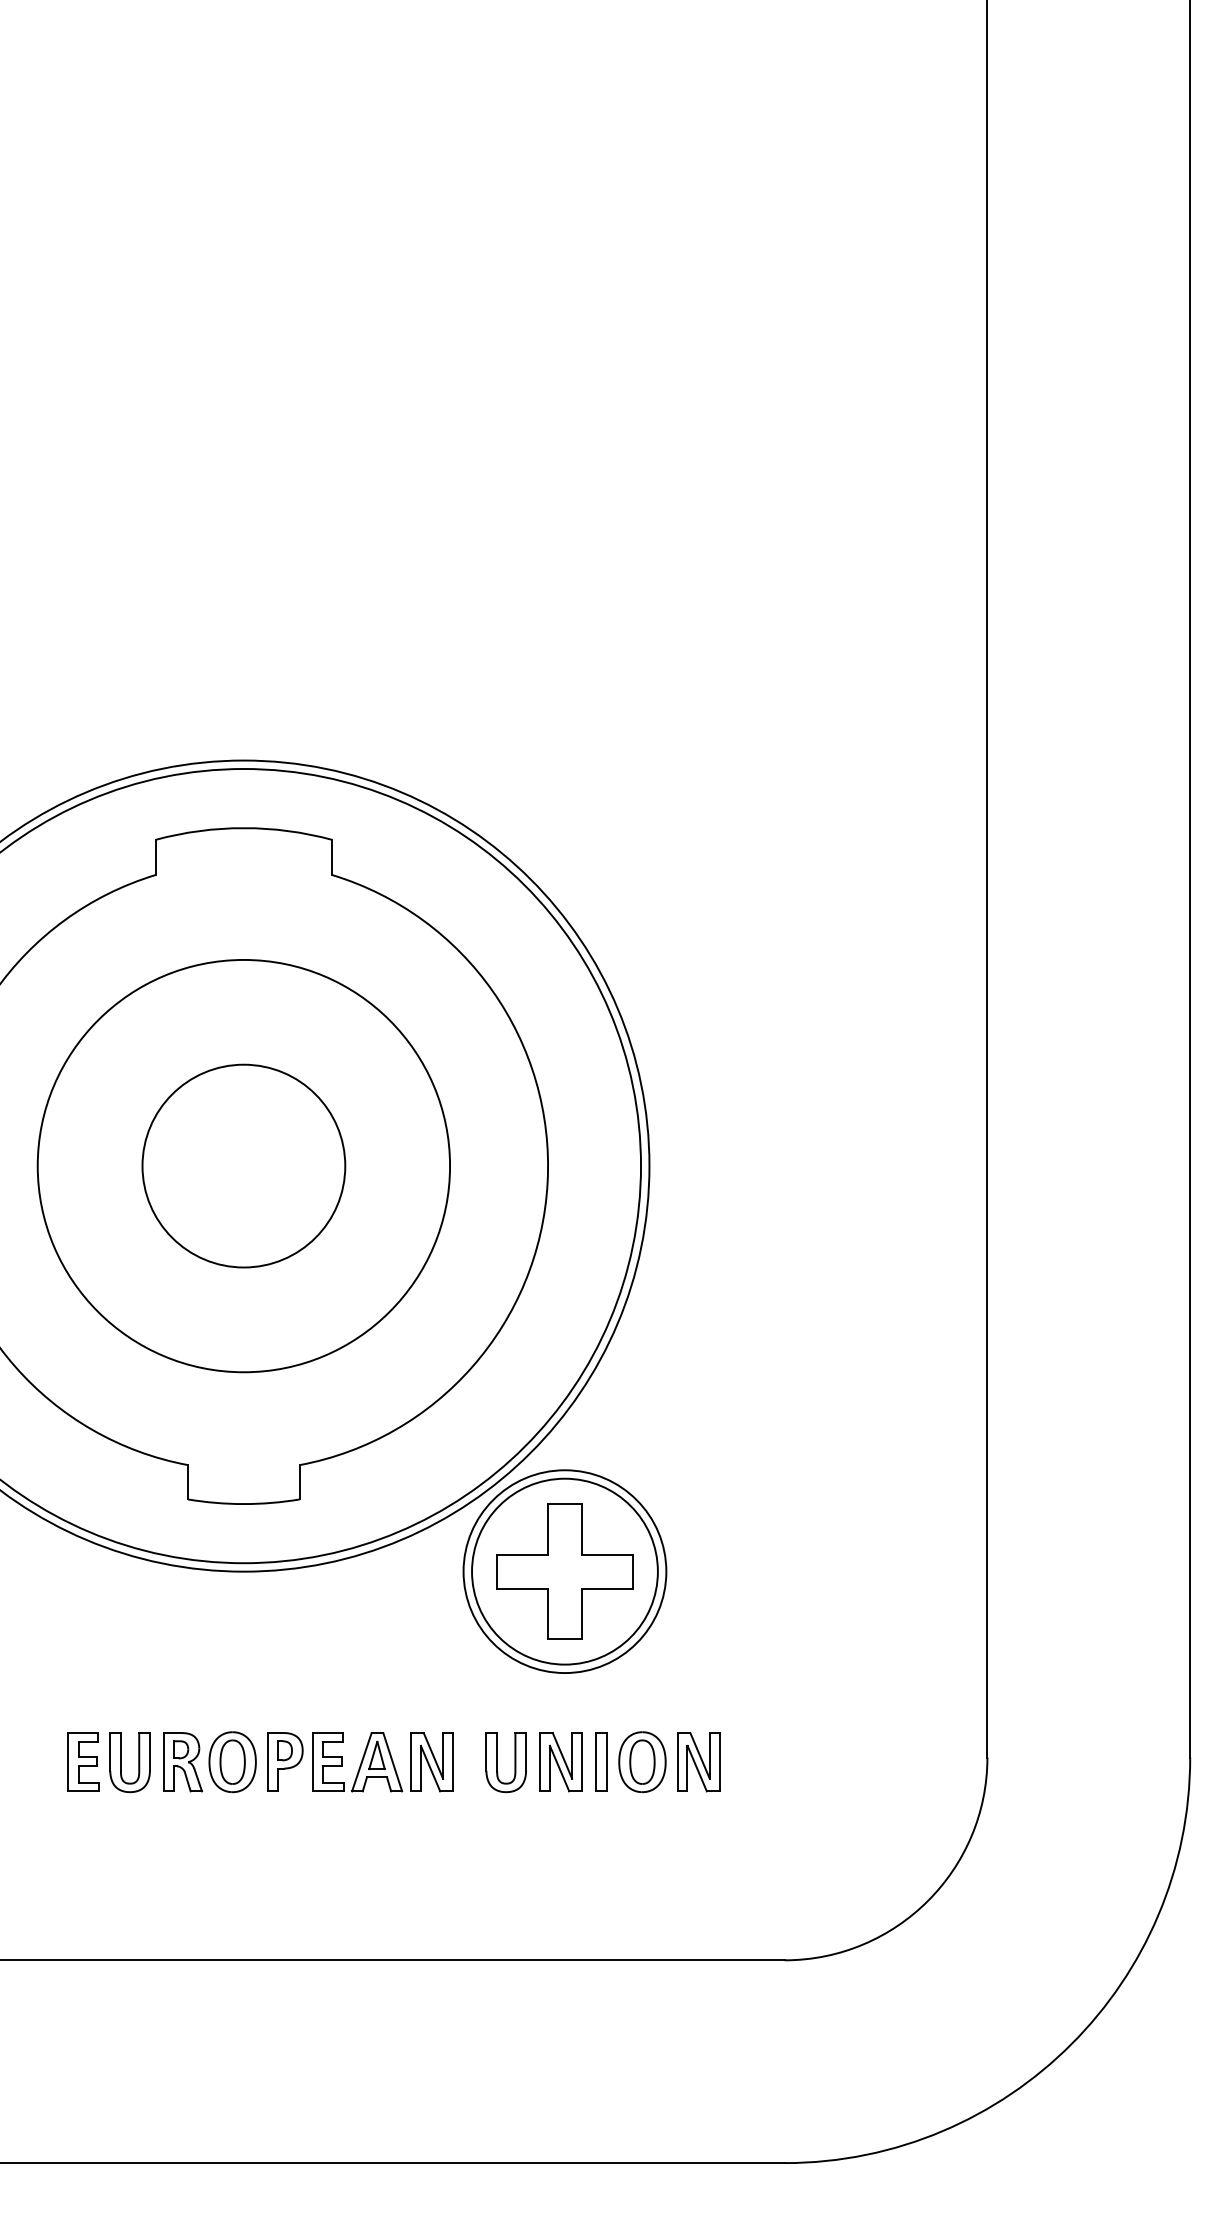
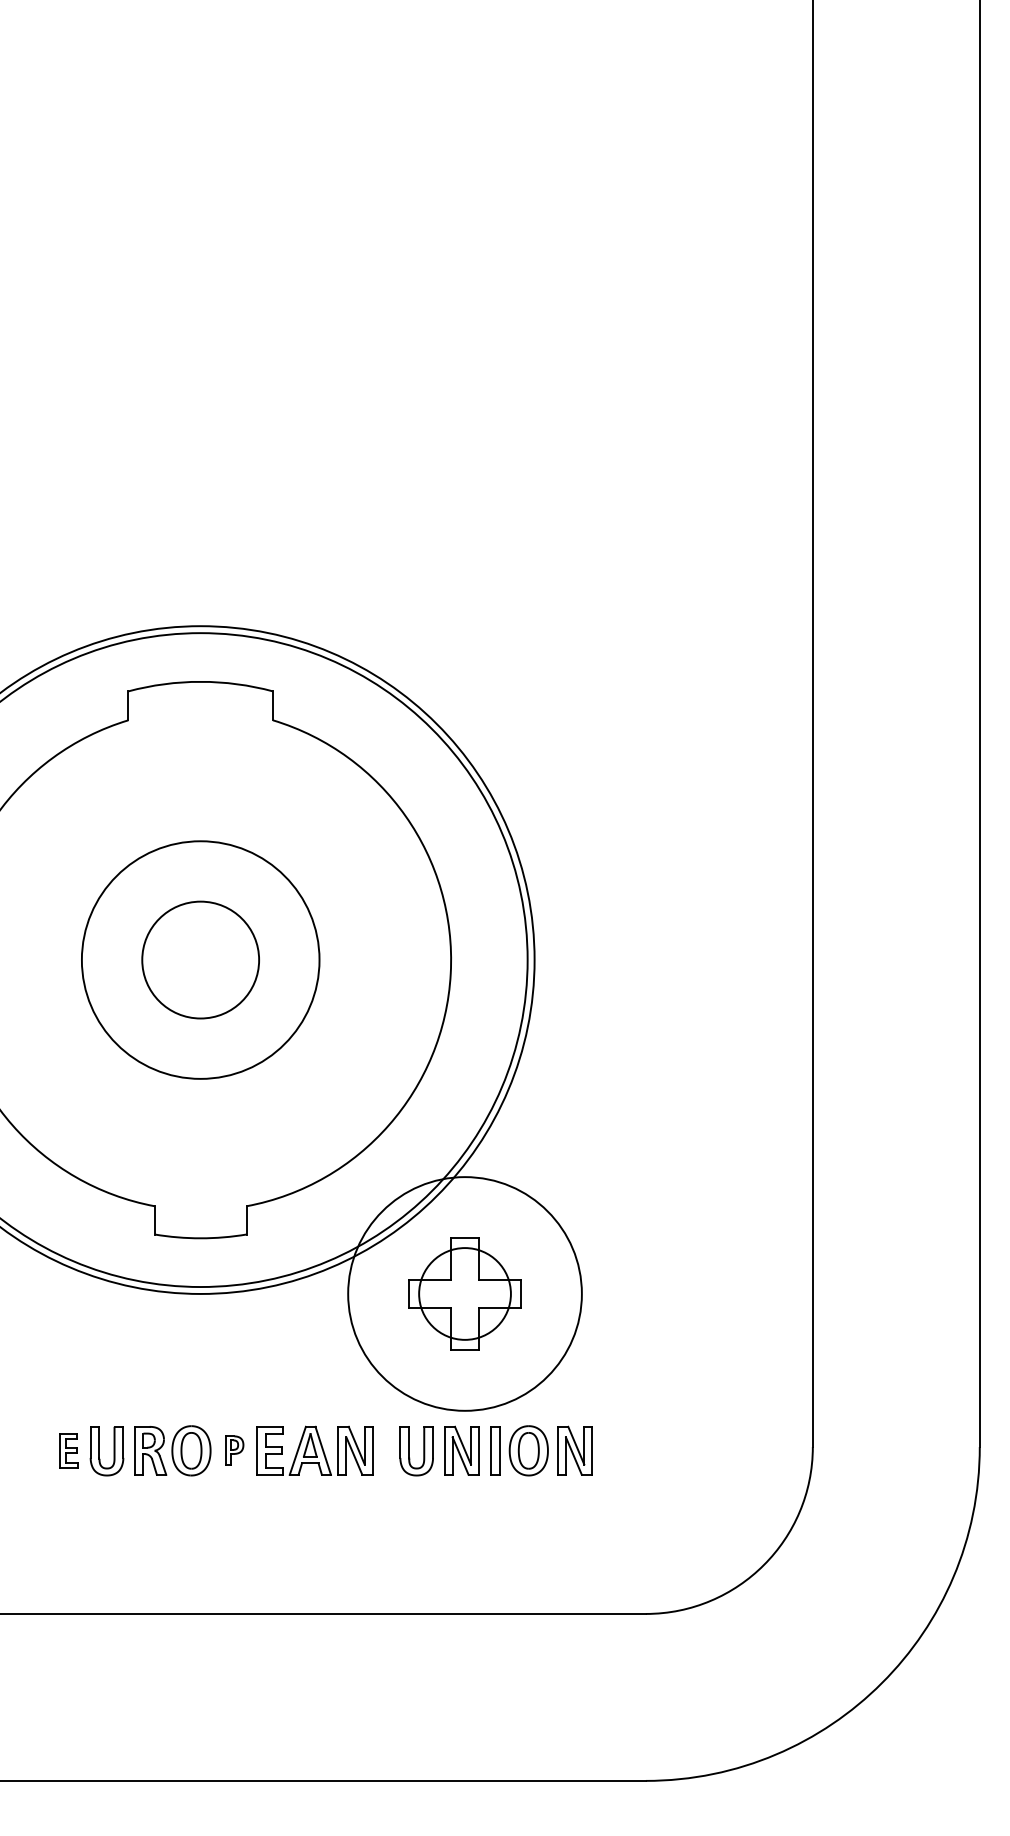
circle: (243, 1165) -> (200, 959), size x0.7
circle: (243, 1165) -> (200, 959), size x0.7
circle: (564, 1571) -> (464, 1293), size x0.6
circle: (564, 1571) -> (464, 1293), size x1.4
part: (83, 1761) -> (68, 1450), size x0.7
part: (285, 1761) -> (234, 1450), size x0.6

